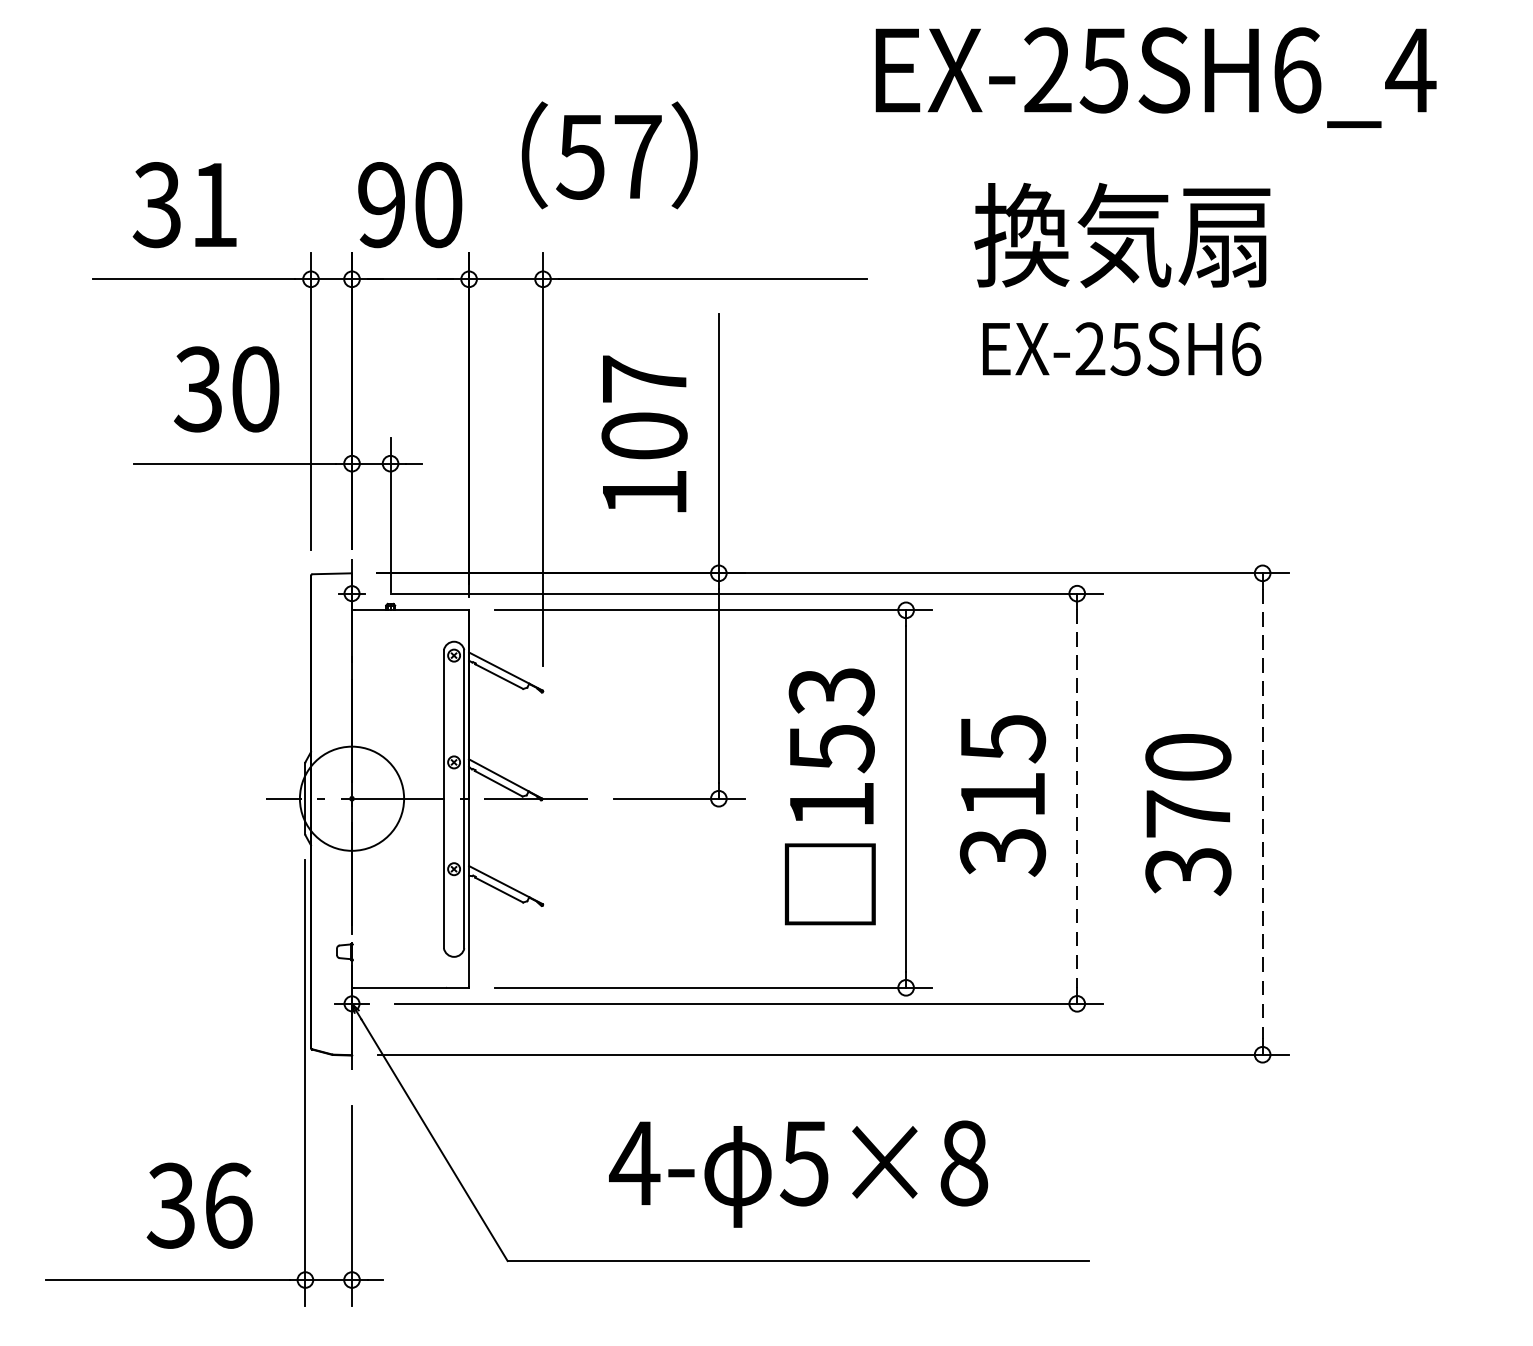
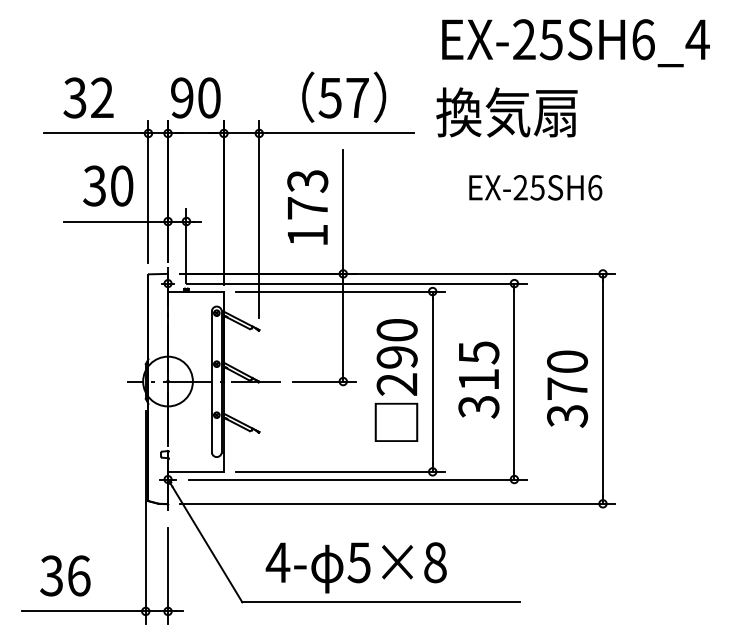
text: (1154, 78) -> (575, 43), moved
text: (610, 153) -> (344, 96), moved
text: (214, 203) -> (102, 97), 31 -> 32
text: (1121, 235) -> (506, 112), moved
text: (1121, 348) -> (535, 187), moved
text: (644, 407) -> (307, 194), 107 -> 173
text: (830, 748) -> (396, 357), 153 -> 290
line: (1077, 800) -> (514, 382), dashed -> solid
line: (1261, 813) -> (602, 388), dashed -> solid
text: (796, 1173) -> (355, 567), moved
text: (200, 1204) -> (65, 575), moved

